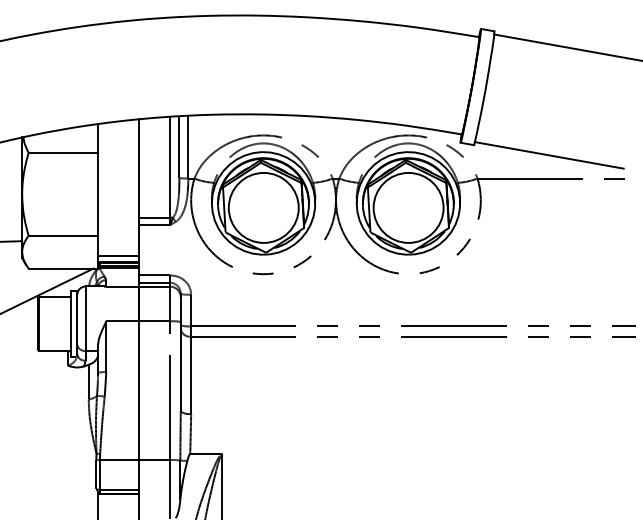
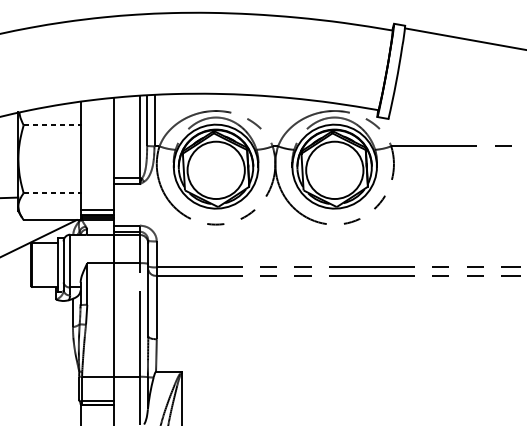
line: (63, 152) -> (52, 124), solid -> dashed
line: (549, 155) -> (450, 127), removed
line: (63, 235) -> (52, 192), solid -> dashed

